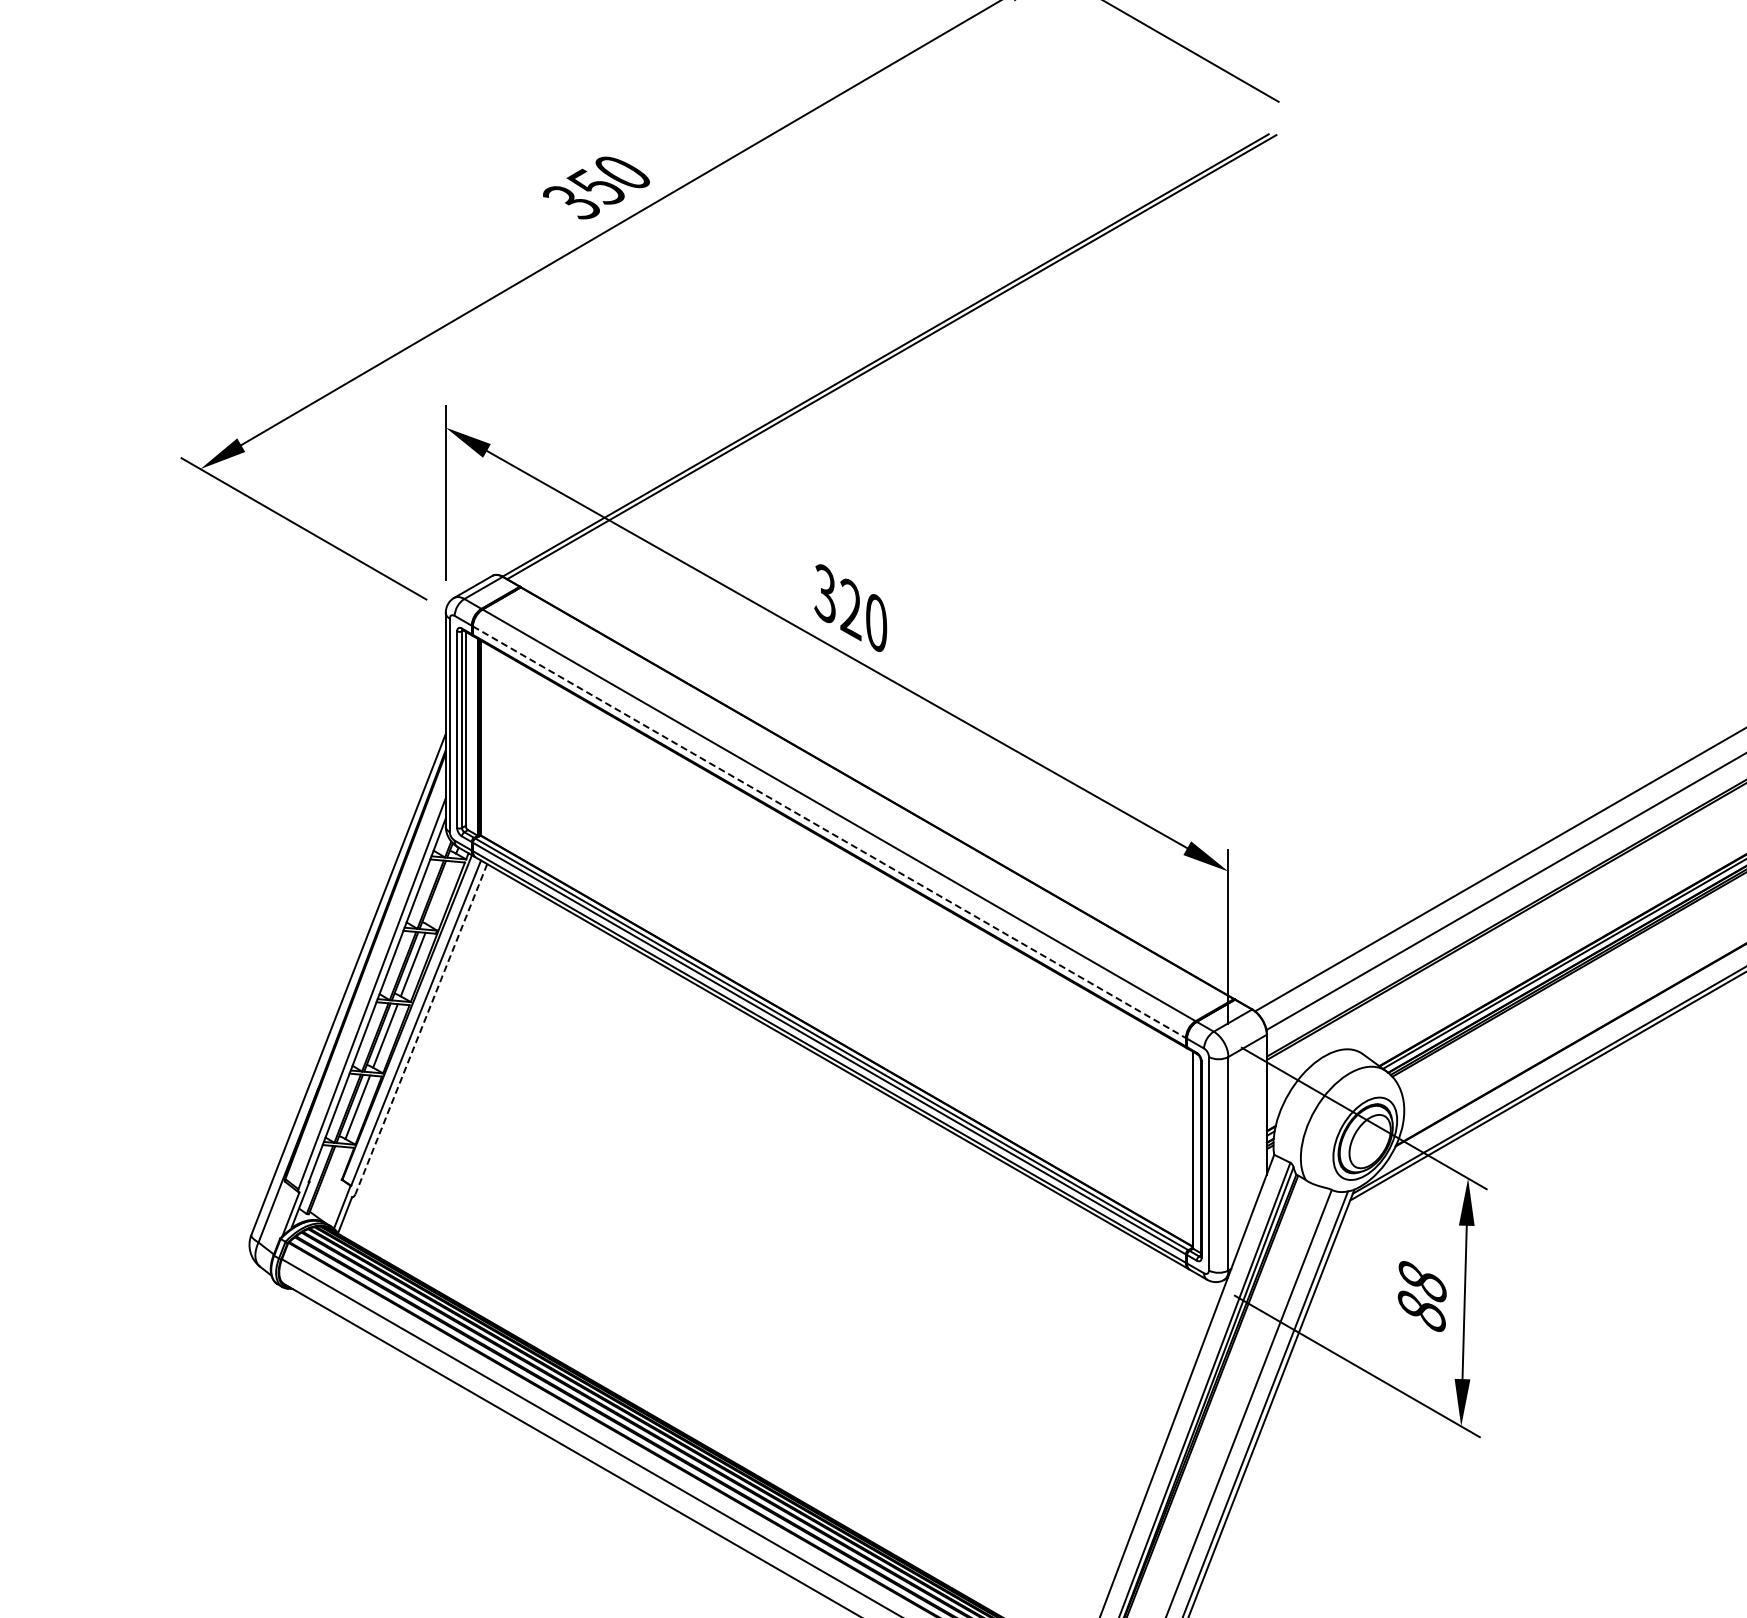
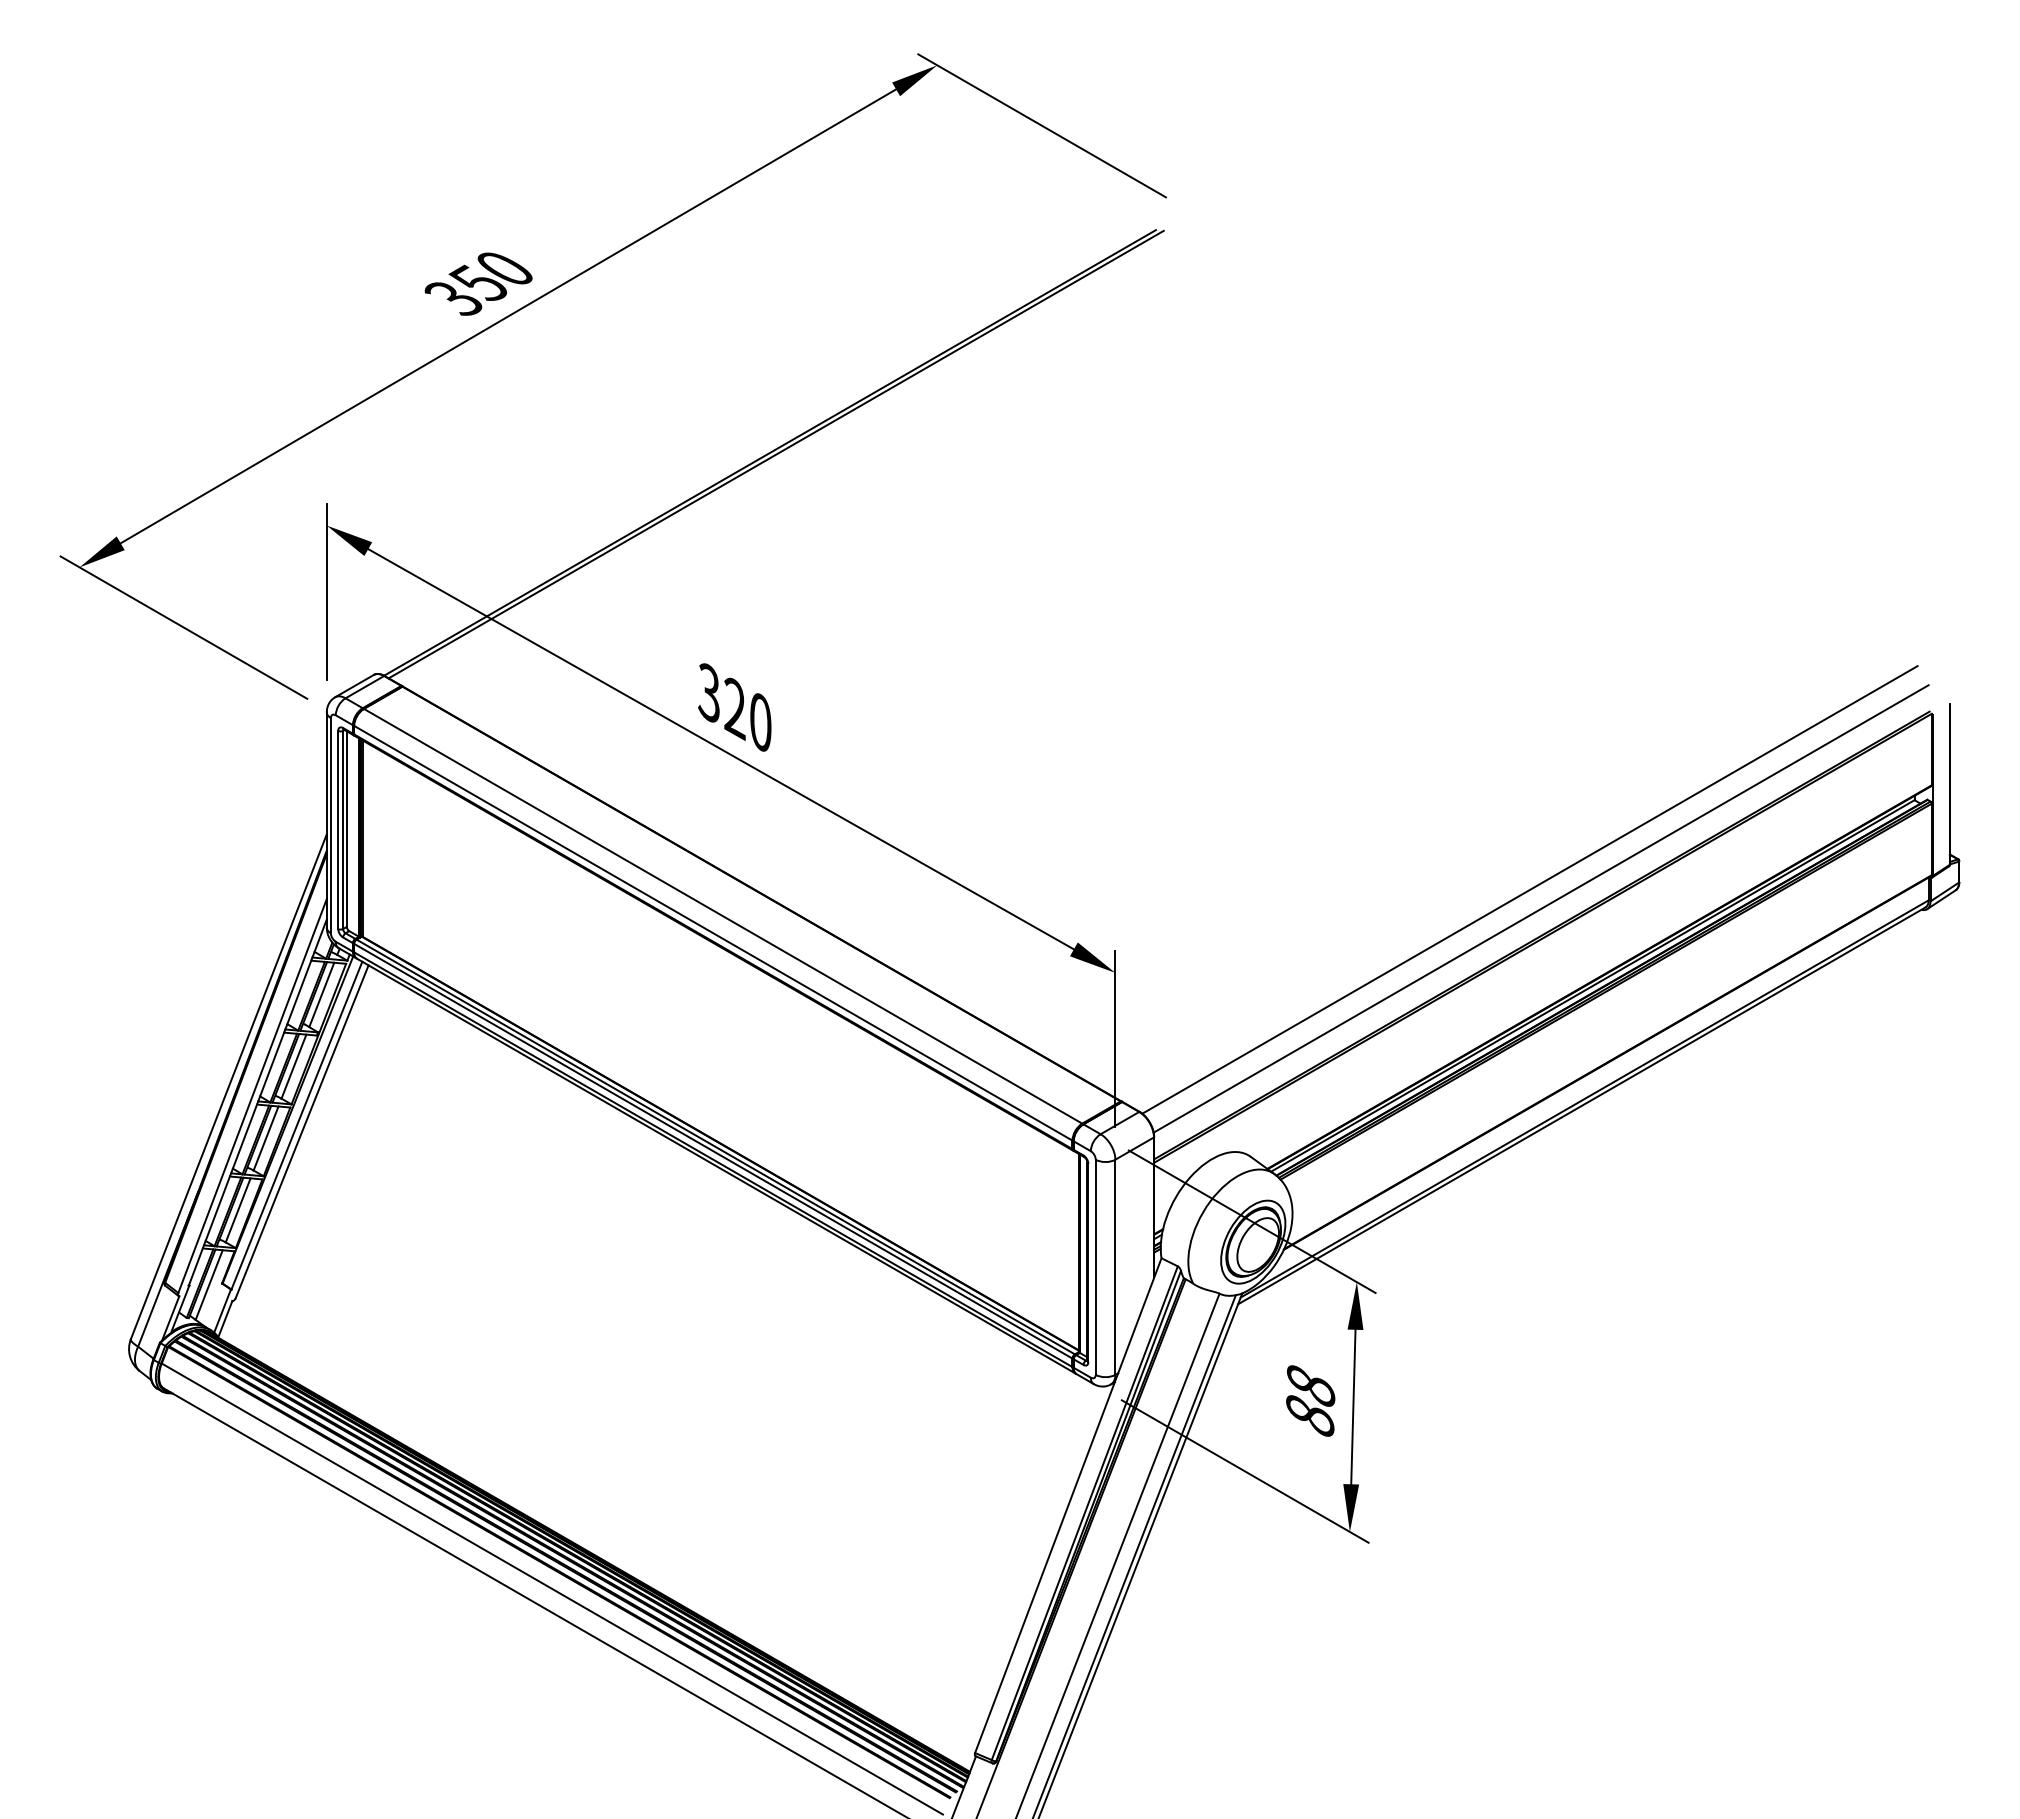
line: (829, 832) -> (713, 933), dashed -> solid
line: (440, 892) -> (321, 994), added
line: (420, 1029) -> (301, 1132), dashed -> solid
line: (328, 1180) -> (208, 1284), added

